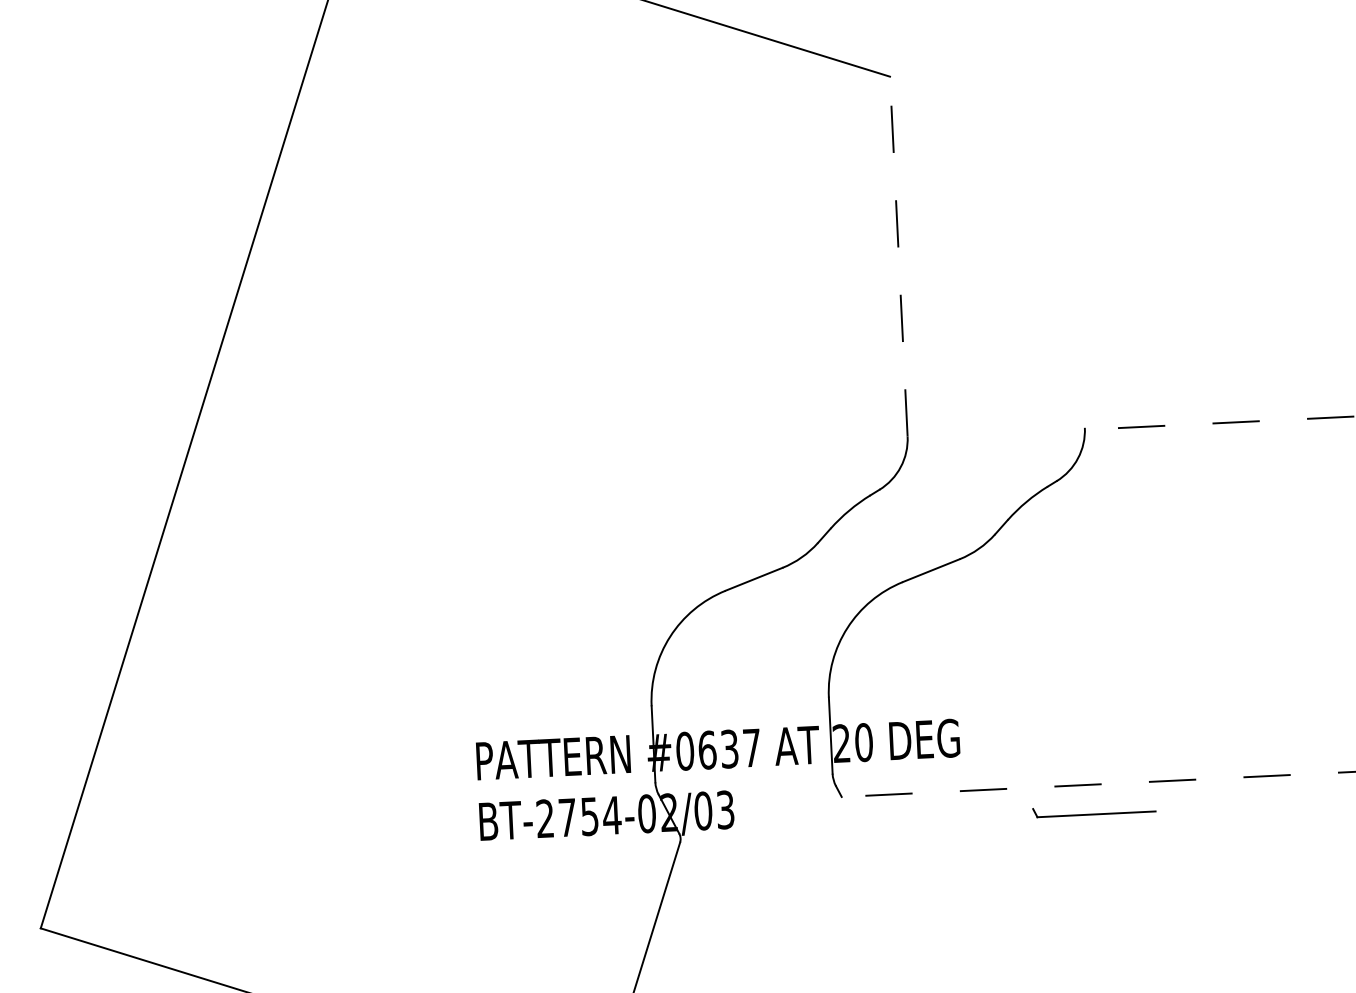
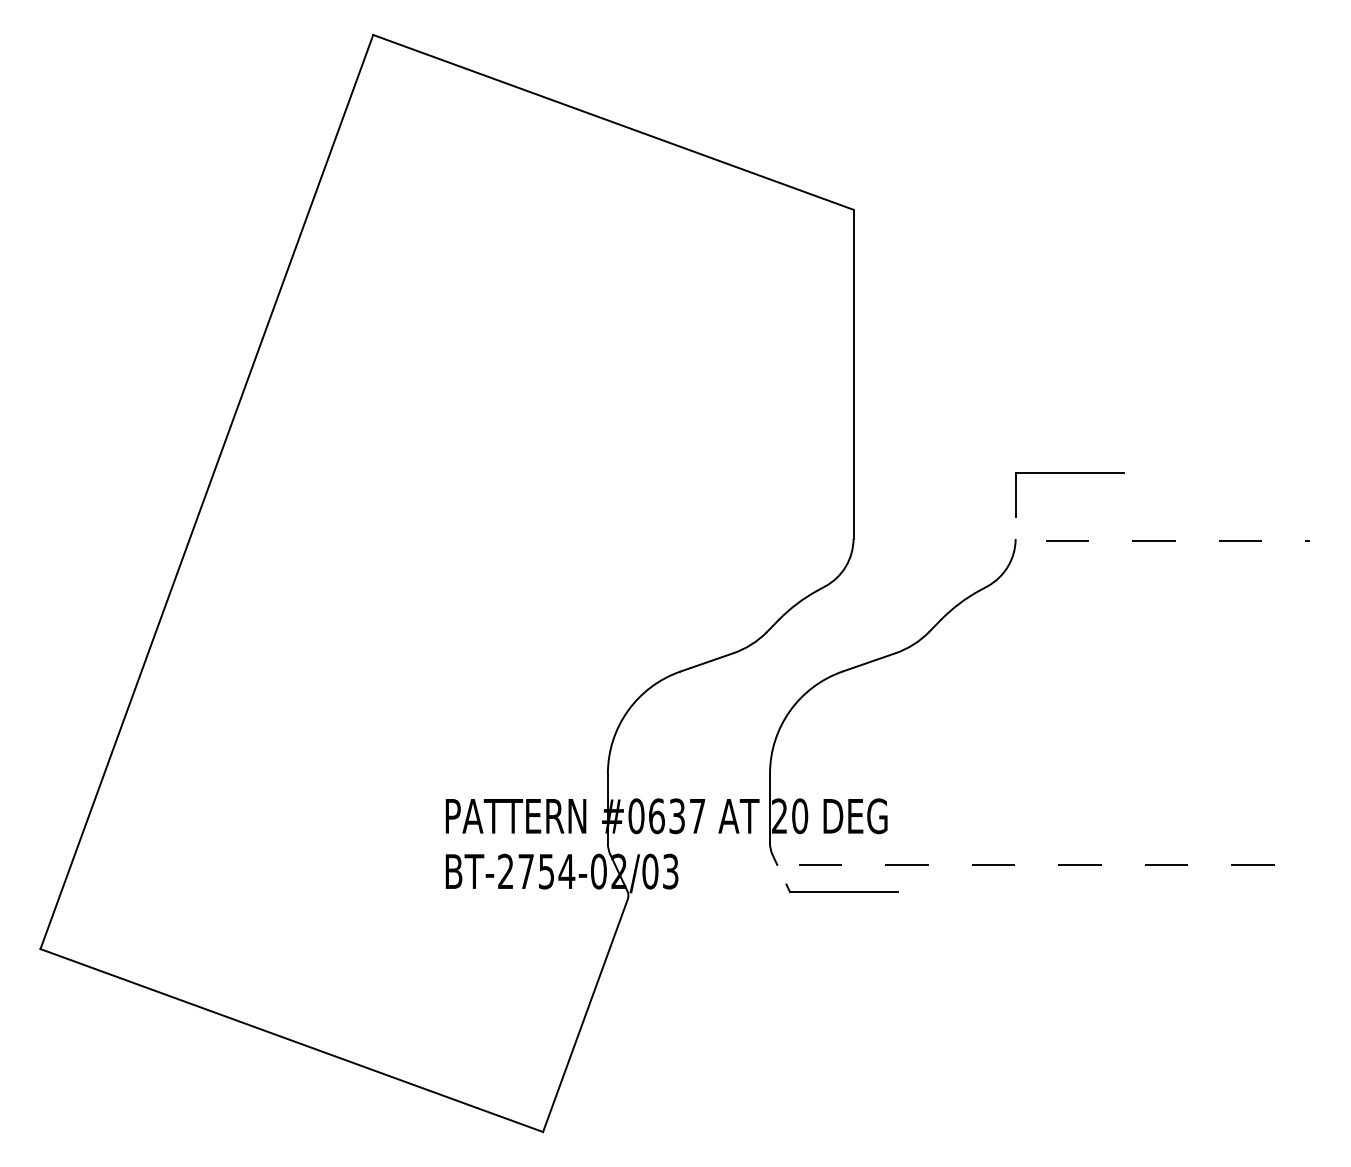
line: (898, 256) -> (853, 374), dashed -> solid
part: (1140, 353) -> (1069, 473), added
part: (1093, 810) -> (841, 888), moved

